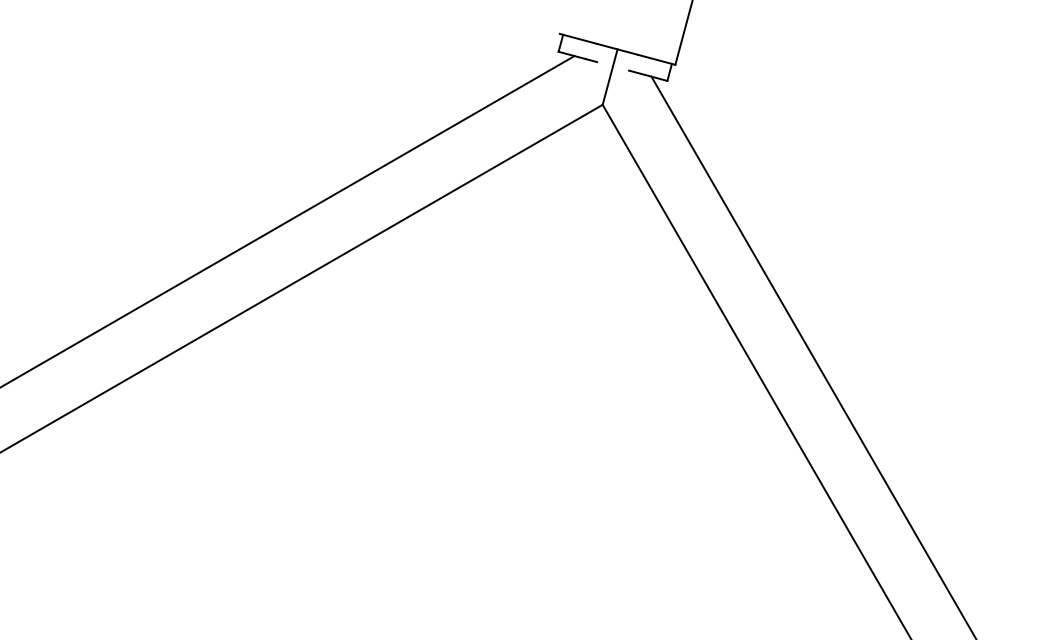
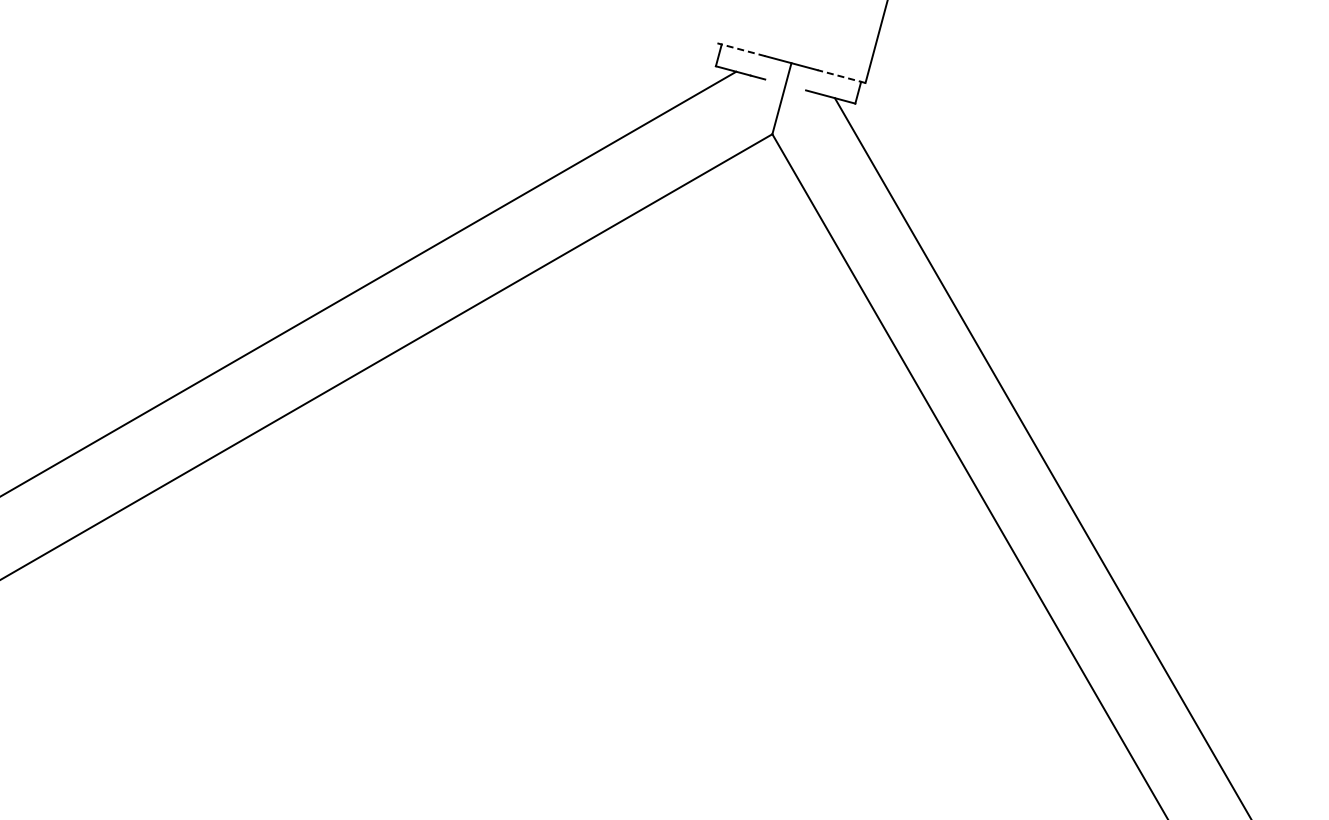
line: (578, 38) -> (741, 49), solid -> dashed
line: (656, 59) -> (841, 76), solid -> dashed

